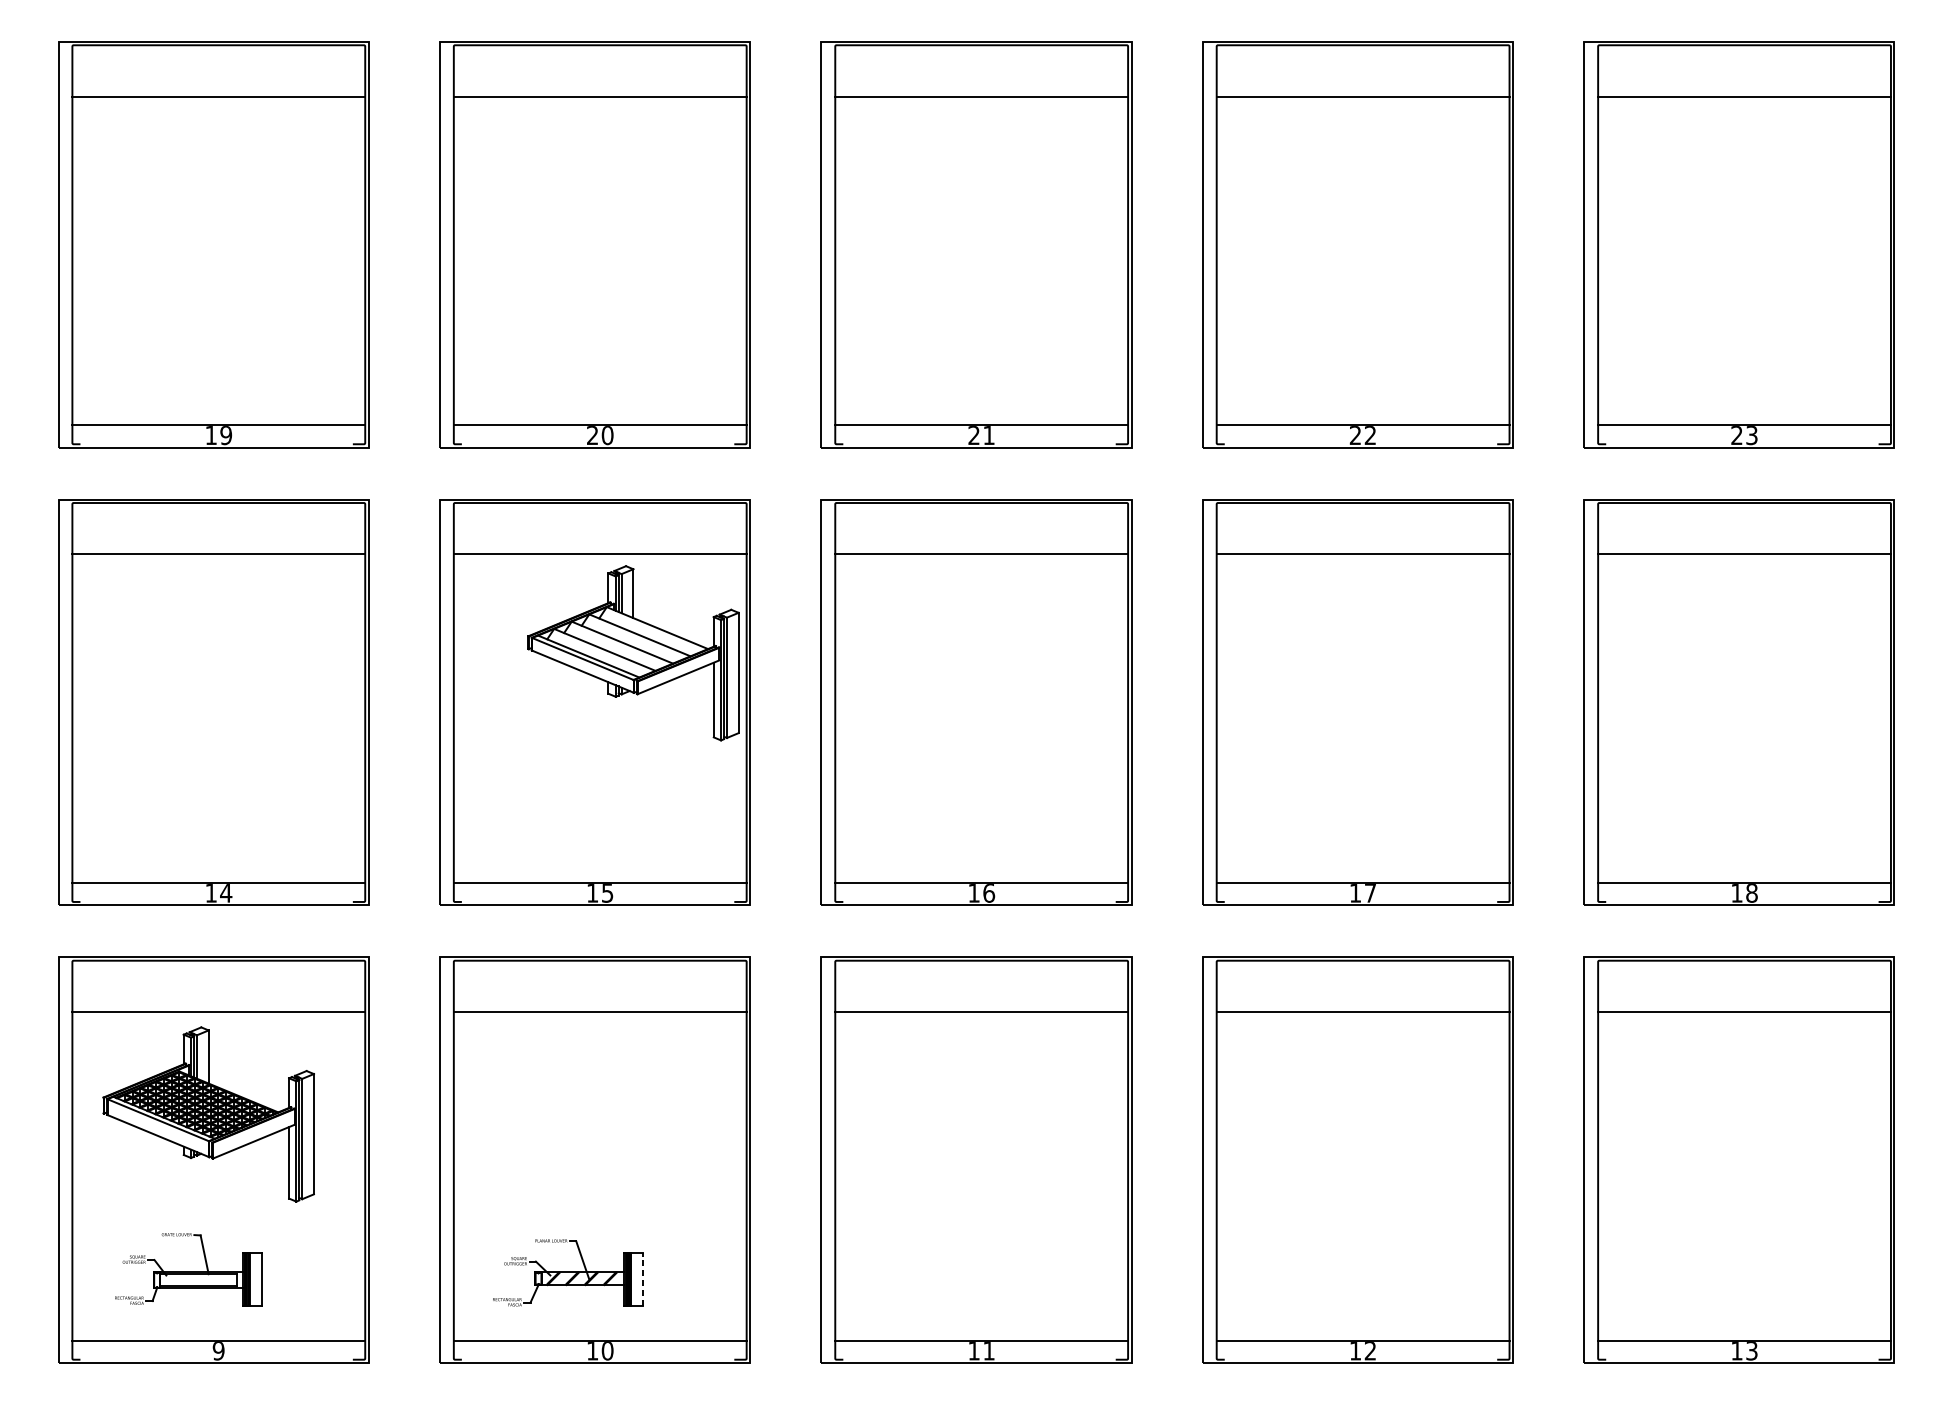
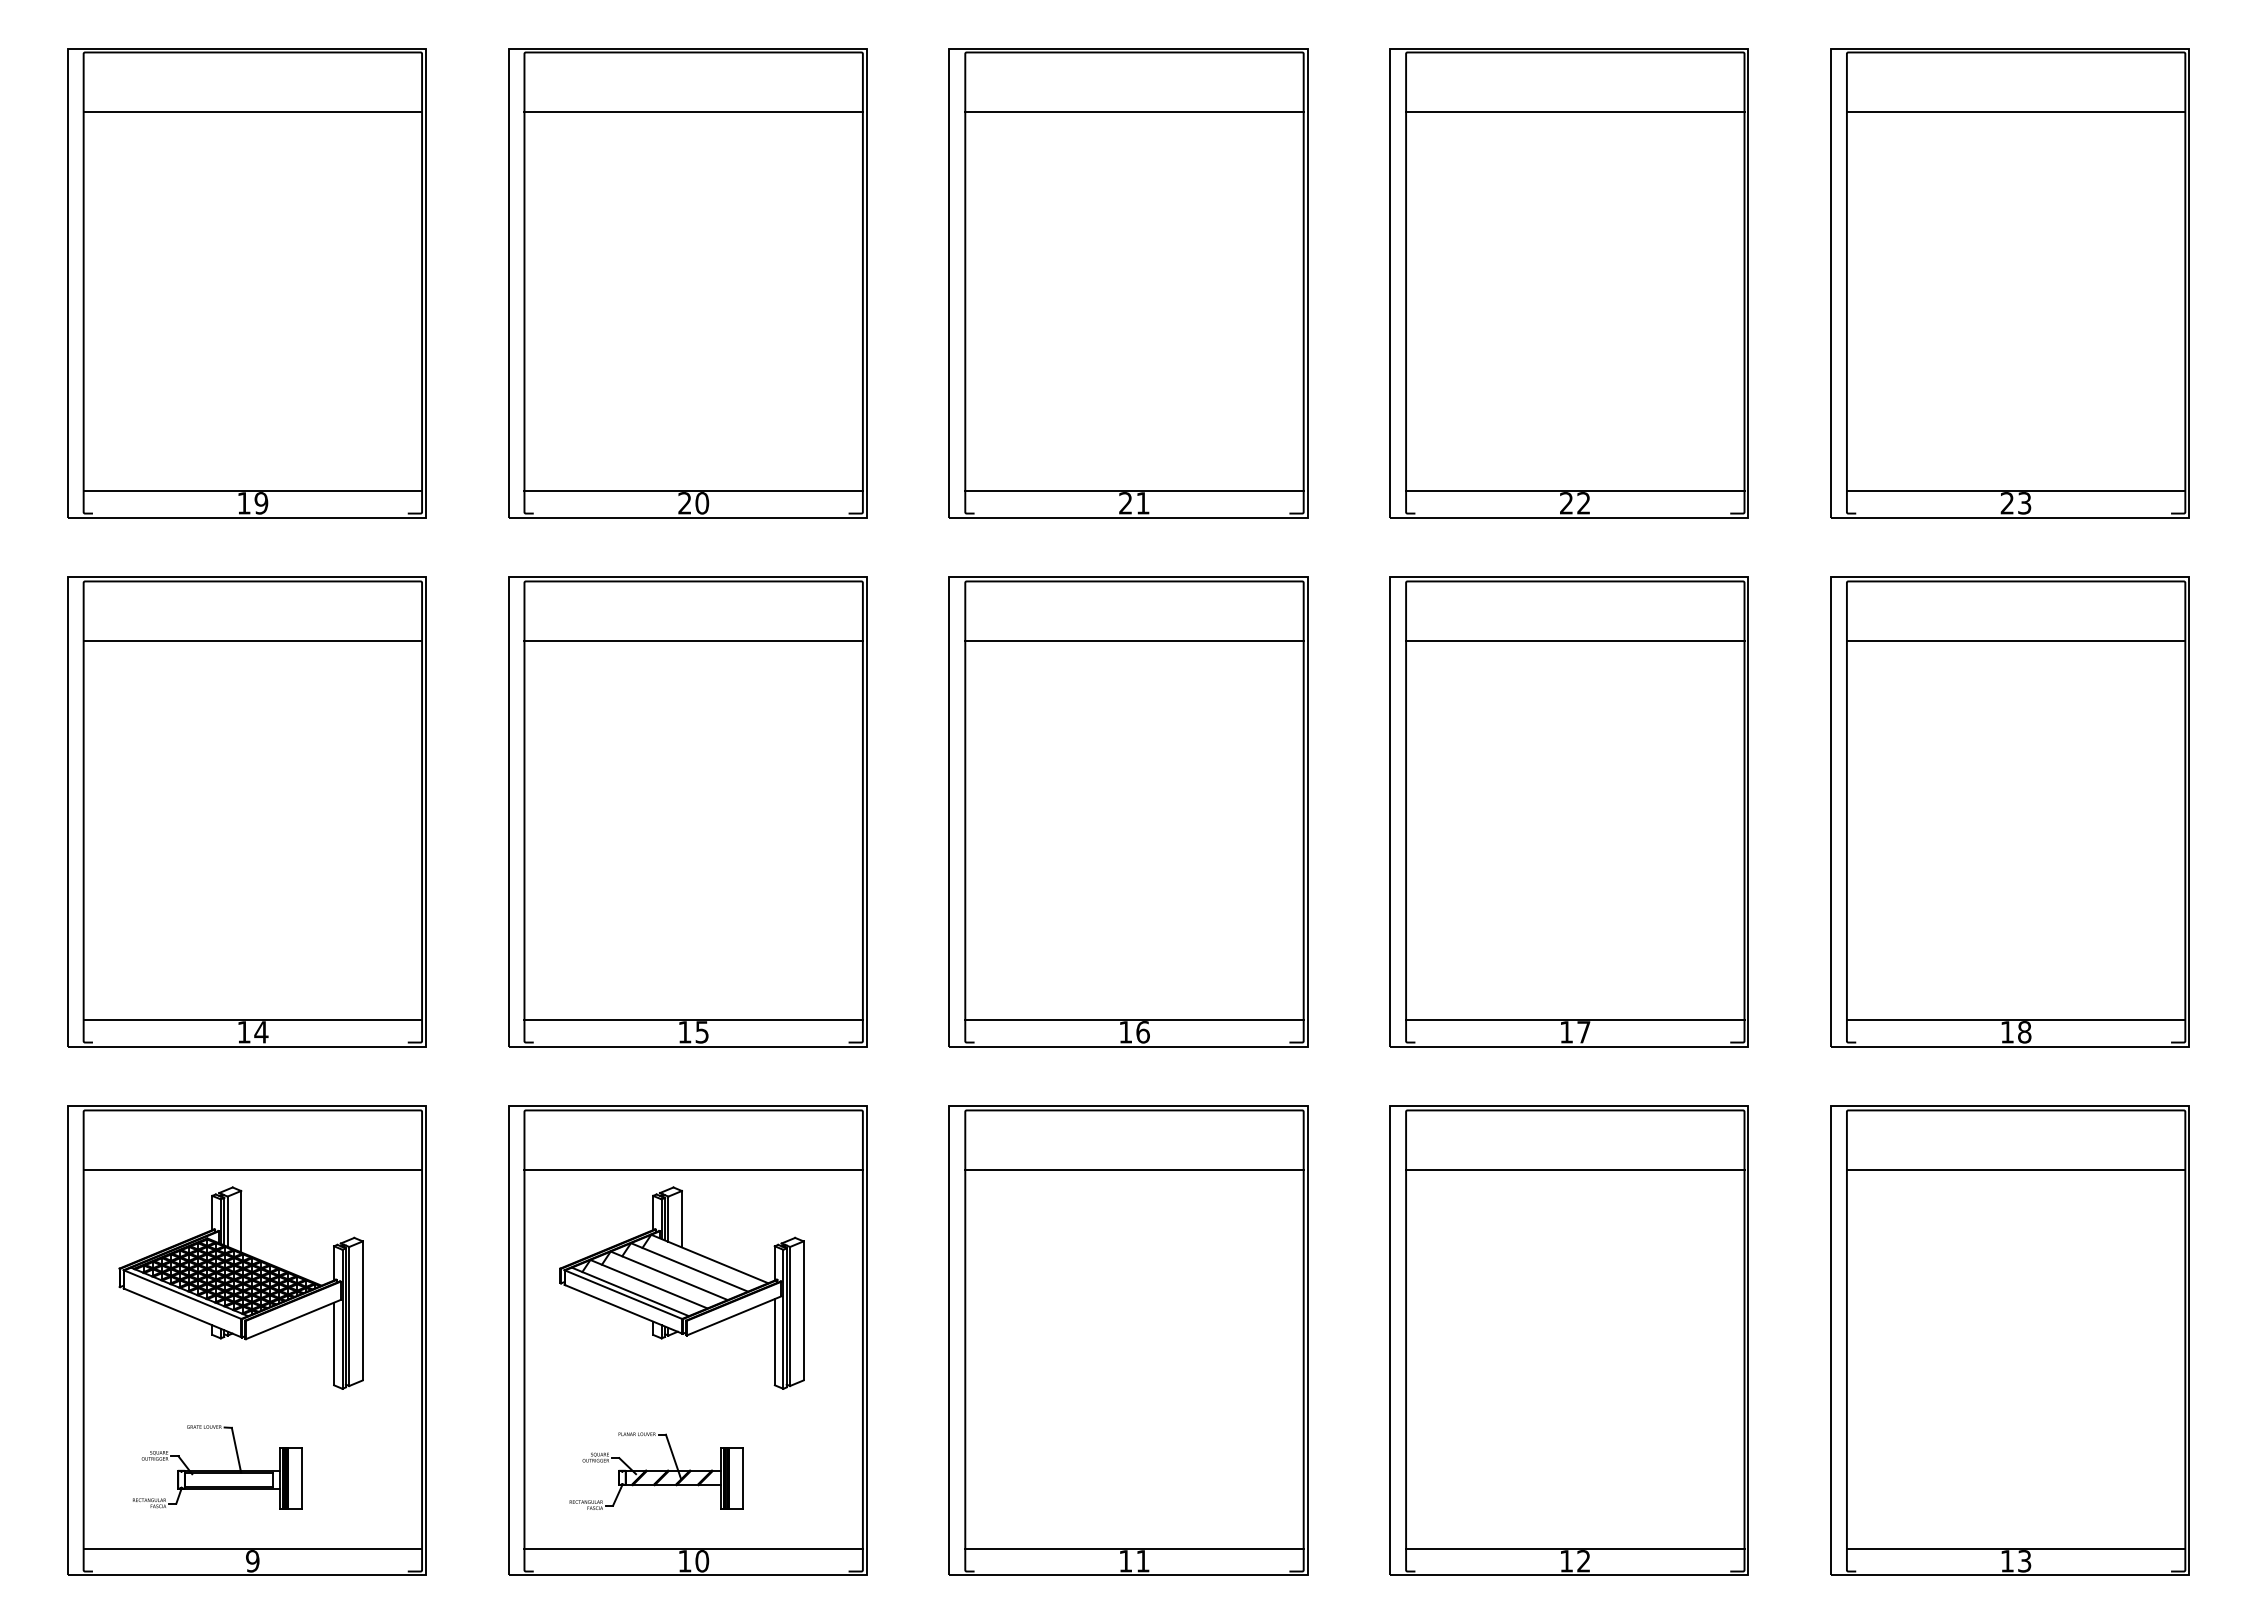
part: (632, 652) -> (681, 1287), moved
line: (643, 1279) -> (743, 1478), dashed -> solid

